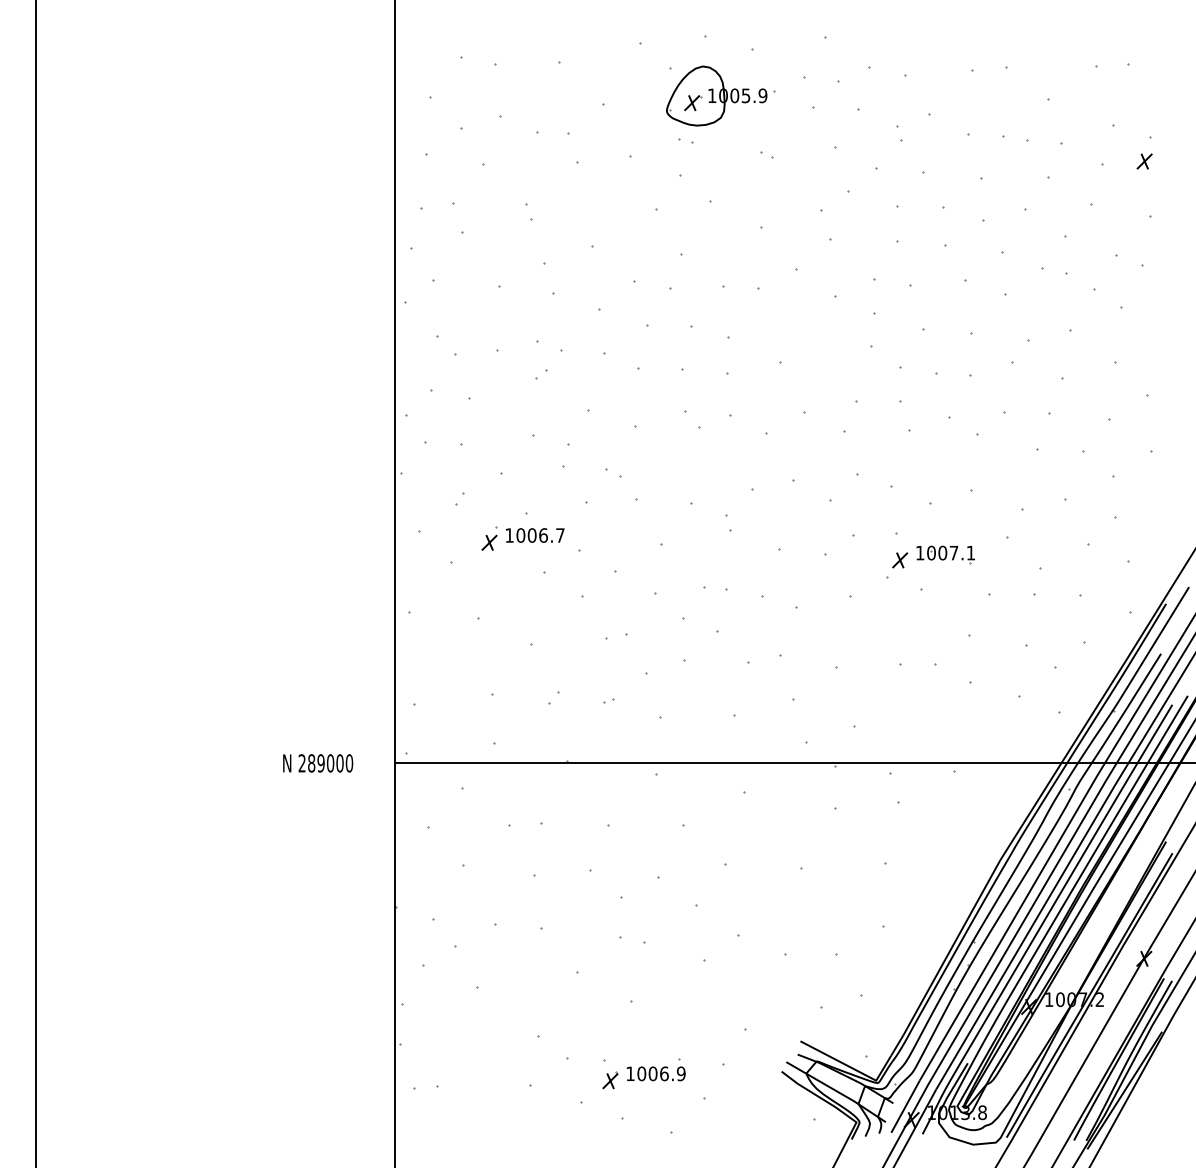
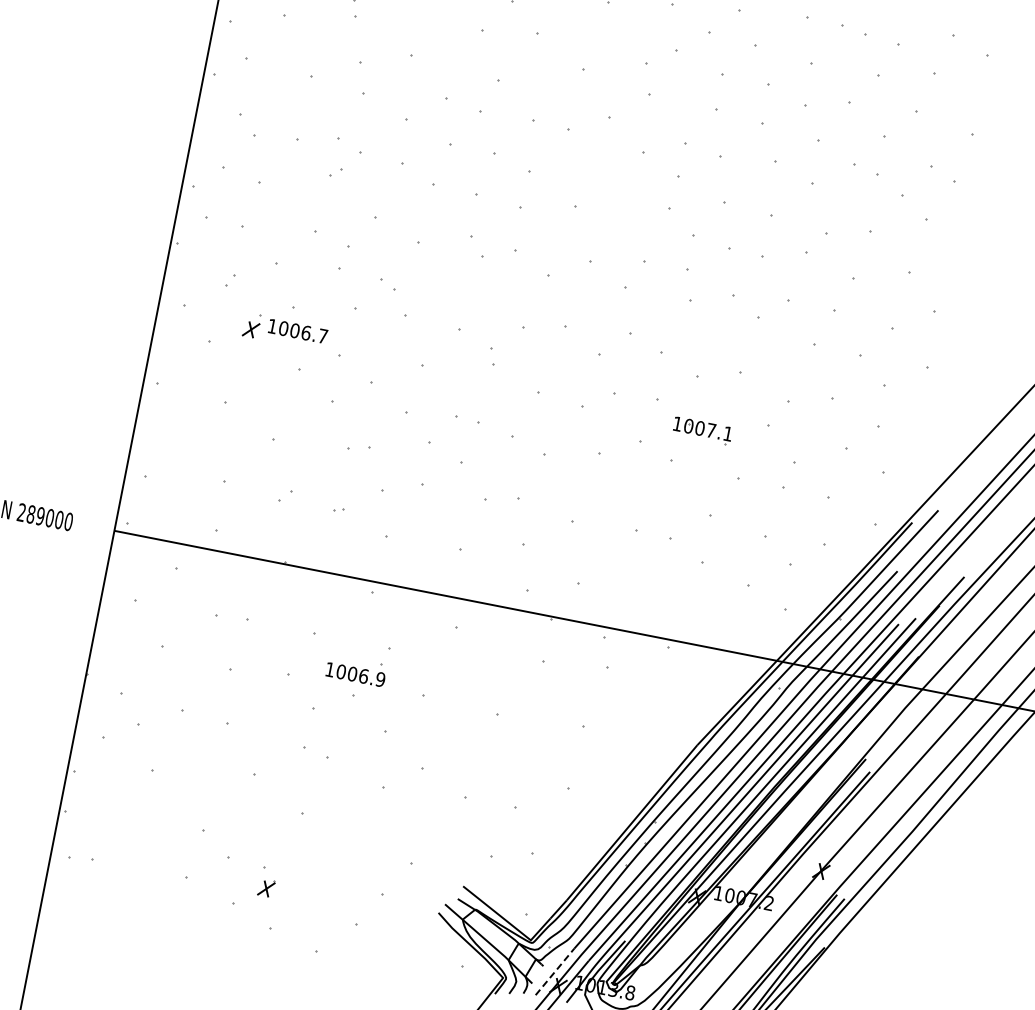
part: (1144, 161) -> (977, 78), removed
part: (900, 560) -> (656, 427), removed
part: (655, 1069) -> (355, 670), moved
line: (905, 1106) -> (554, 971), solid -> dashed

